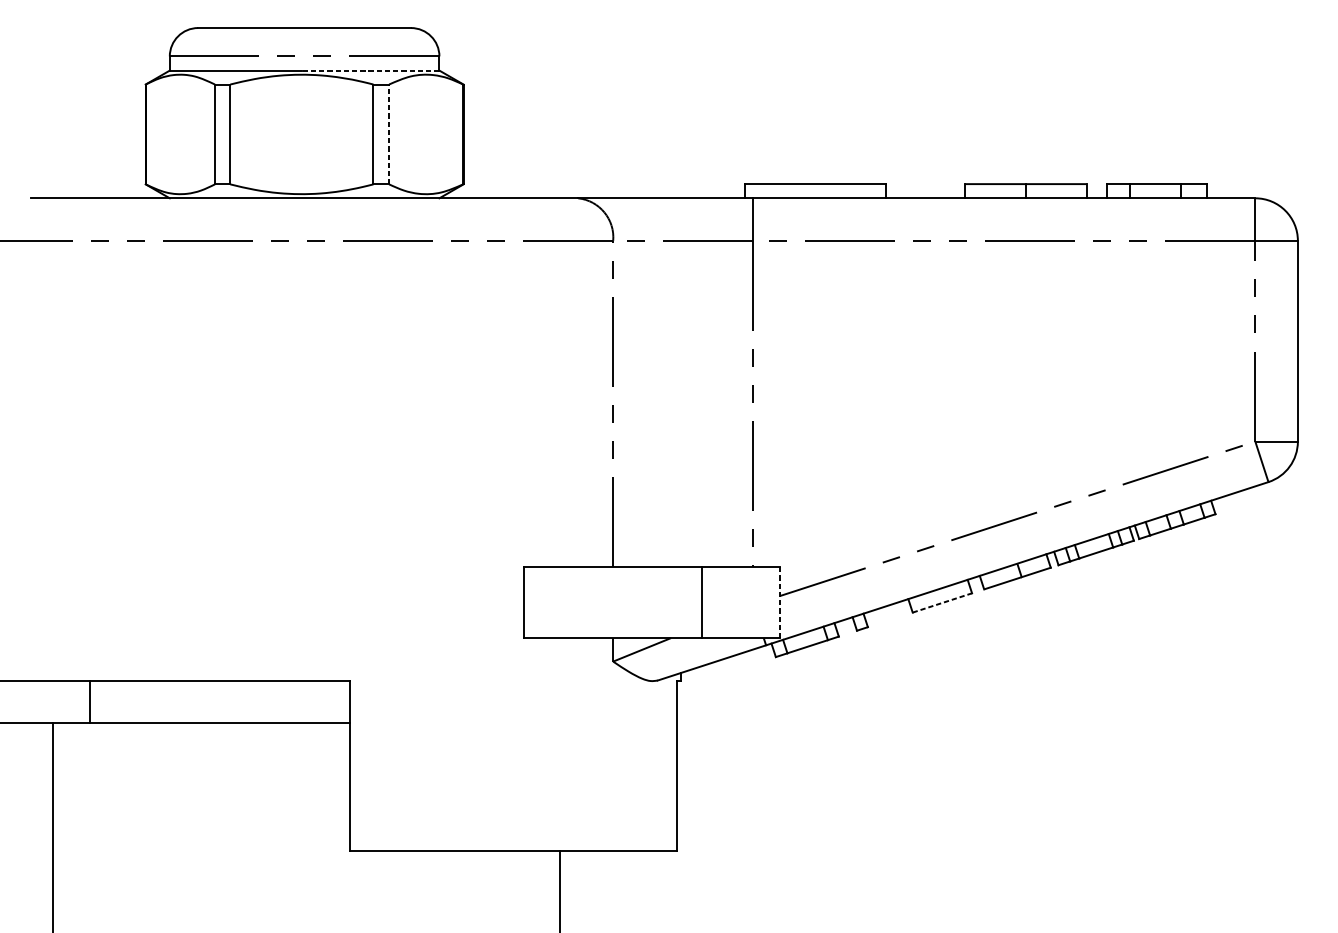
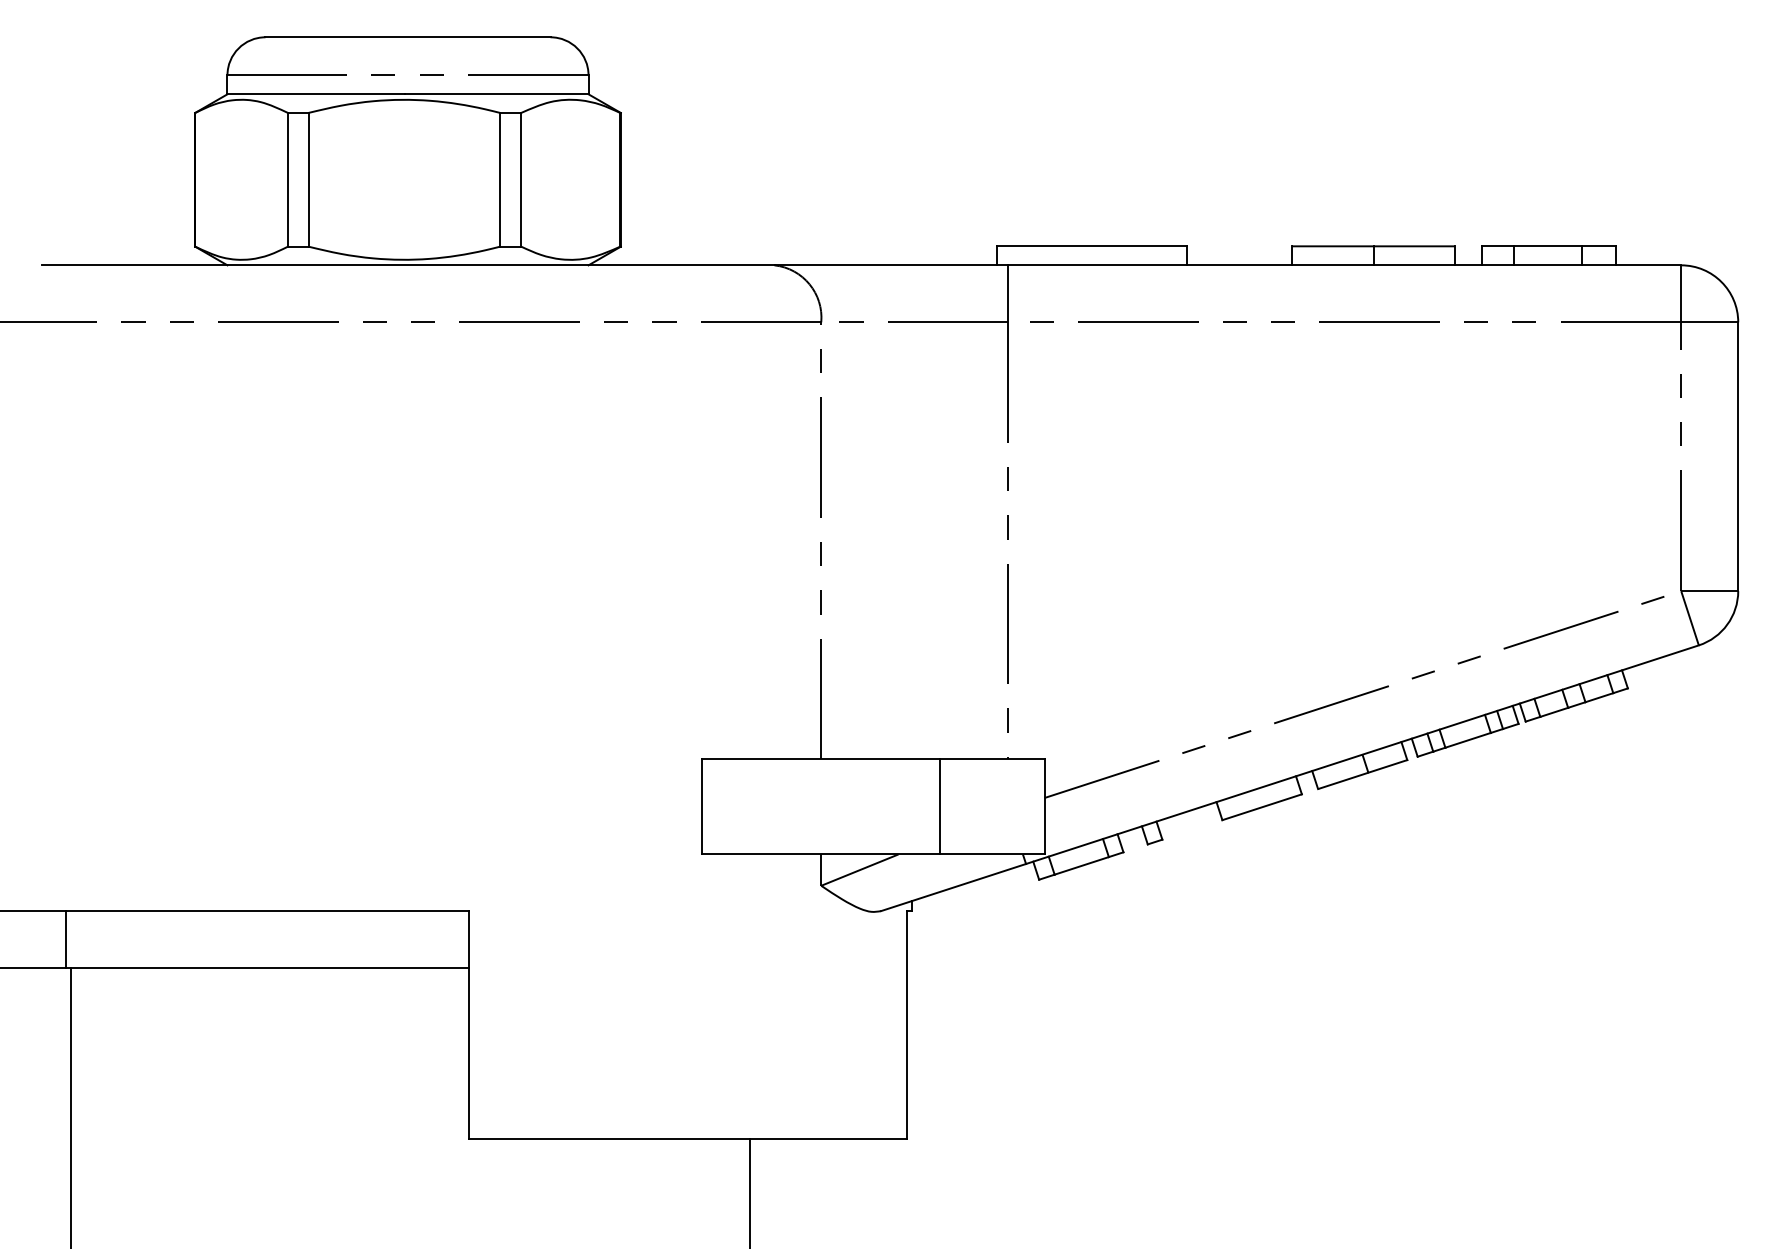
line: (370, 70) -> (496, 94), dashed -> solid
line: (389, 134) -> (521, 179), dashed -> solid
line: (779, 602) -> (1044, 806), dashed -> solid
line: (942, 603) -> (1262, 807), dashed -> solid
line: (89, 701) -> (65, 939), moved

